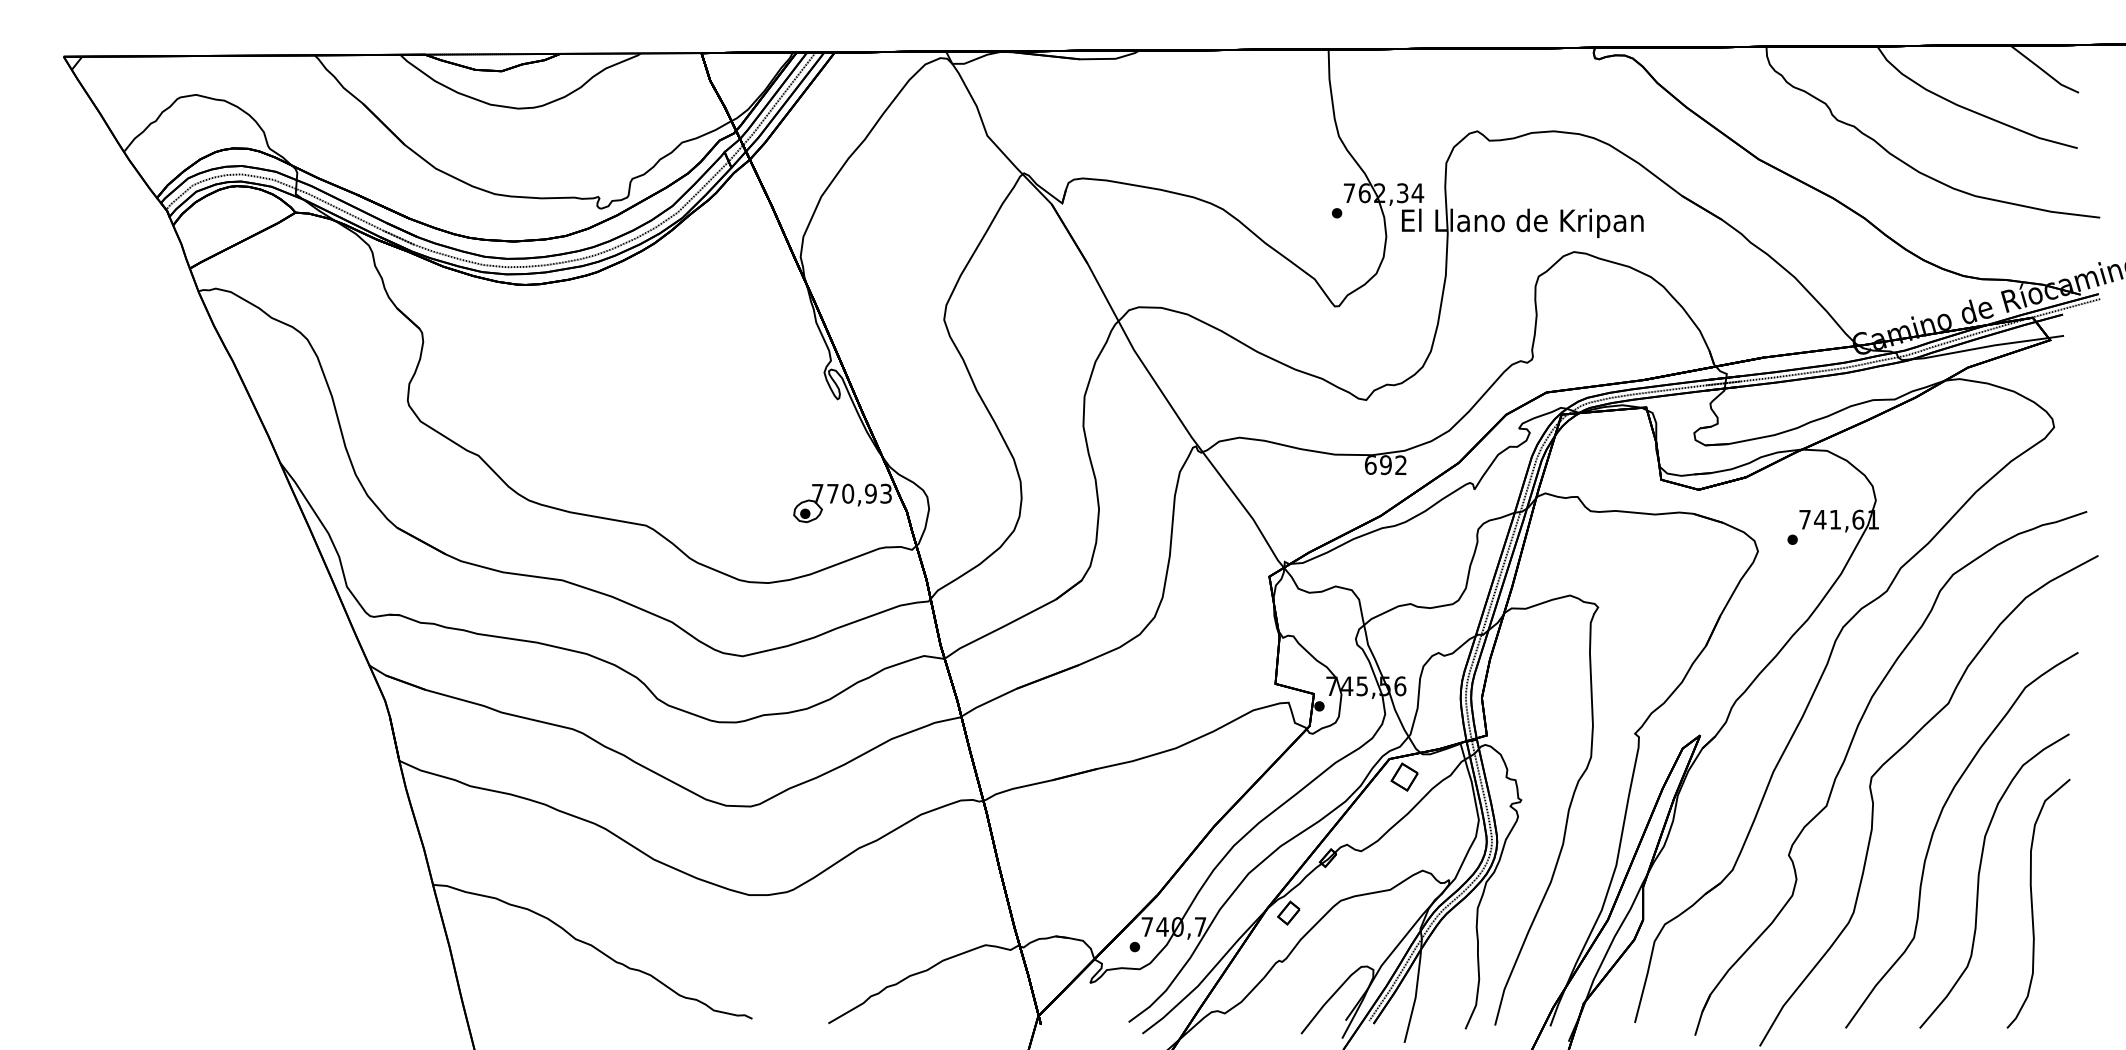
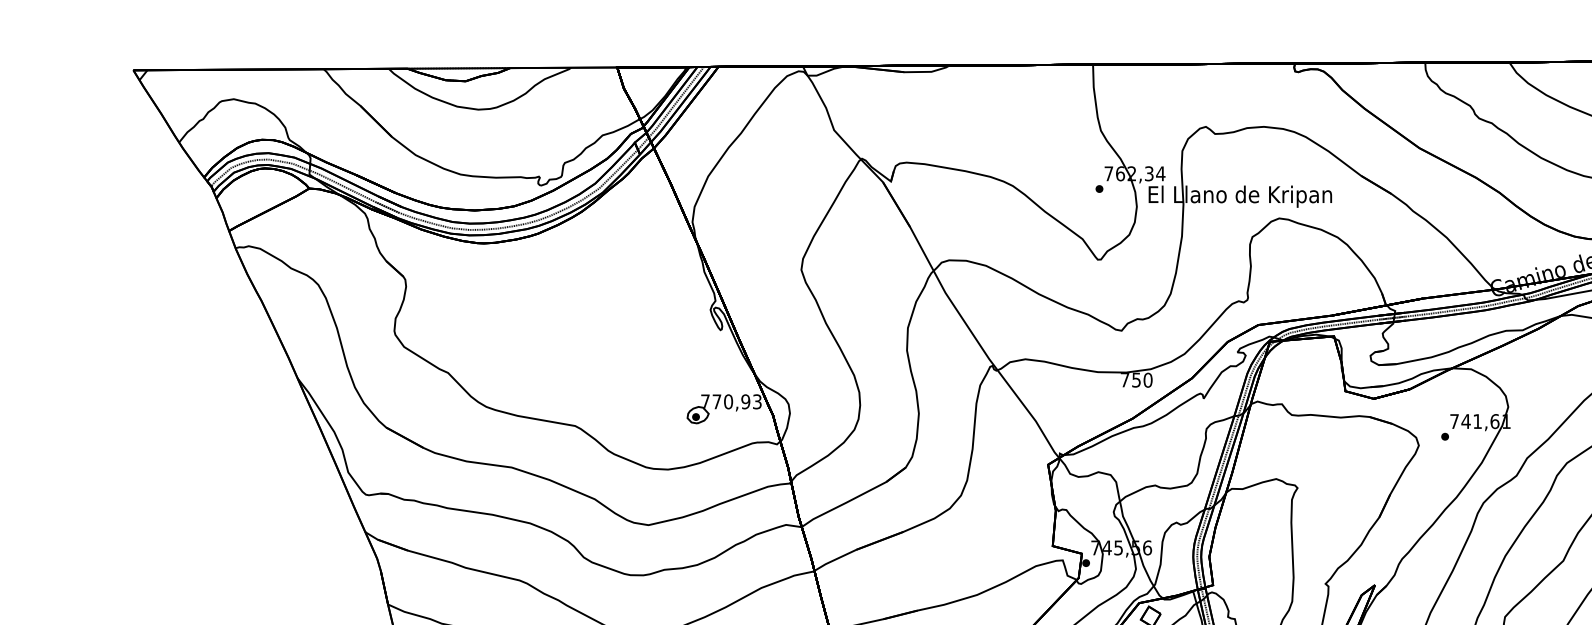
text: (1385, 465) -> (1136, 380), 692 -> 750

